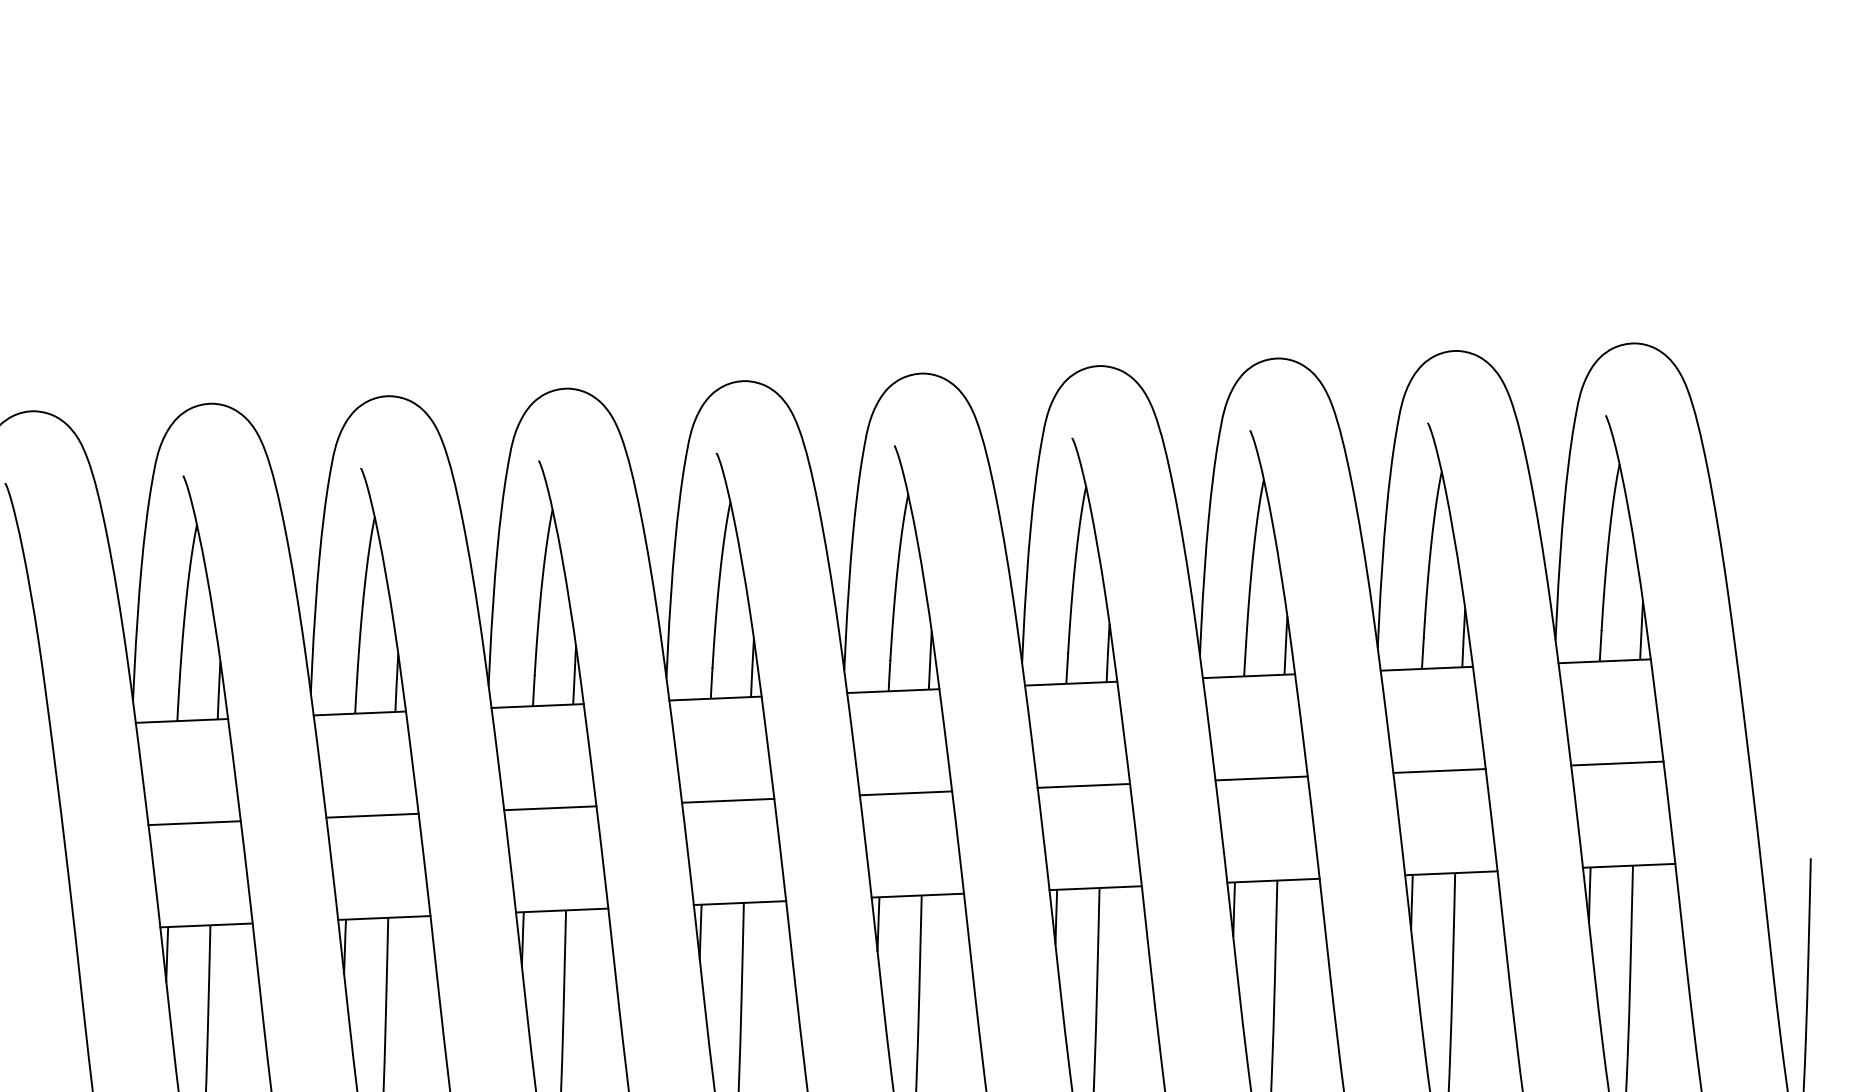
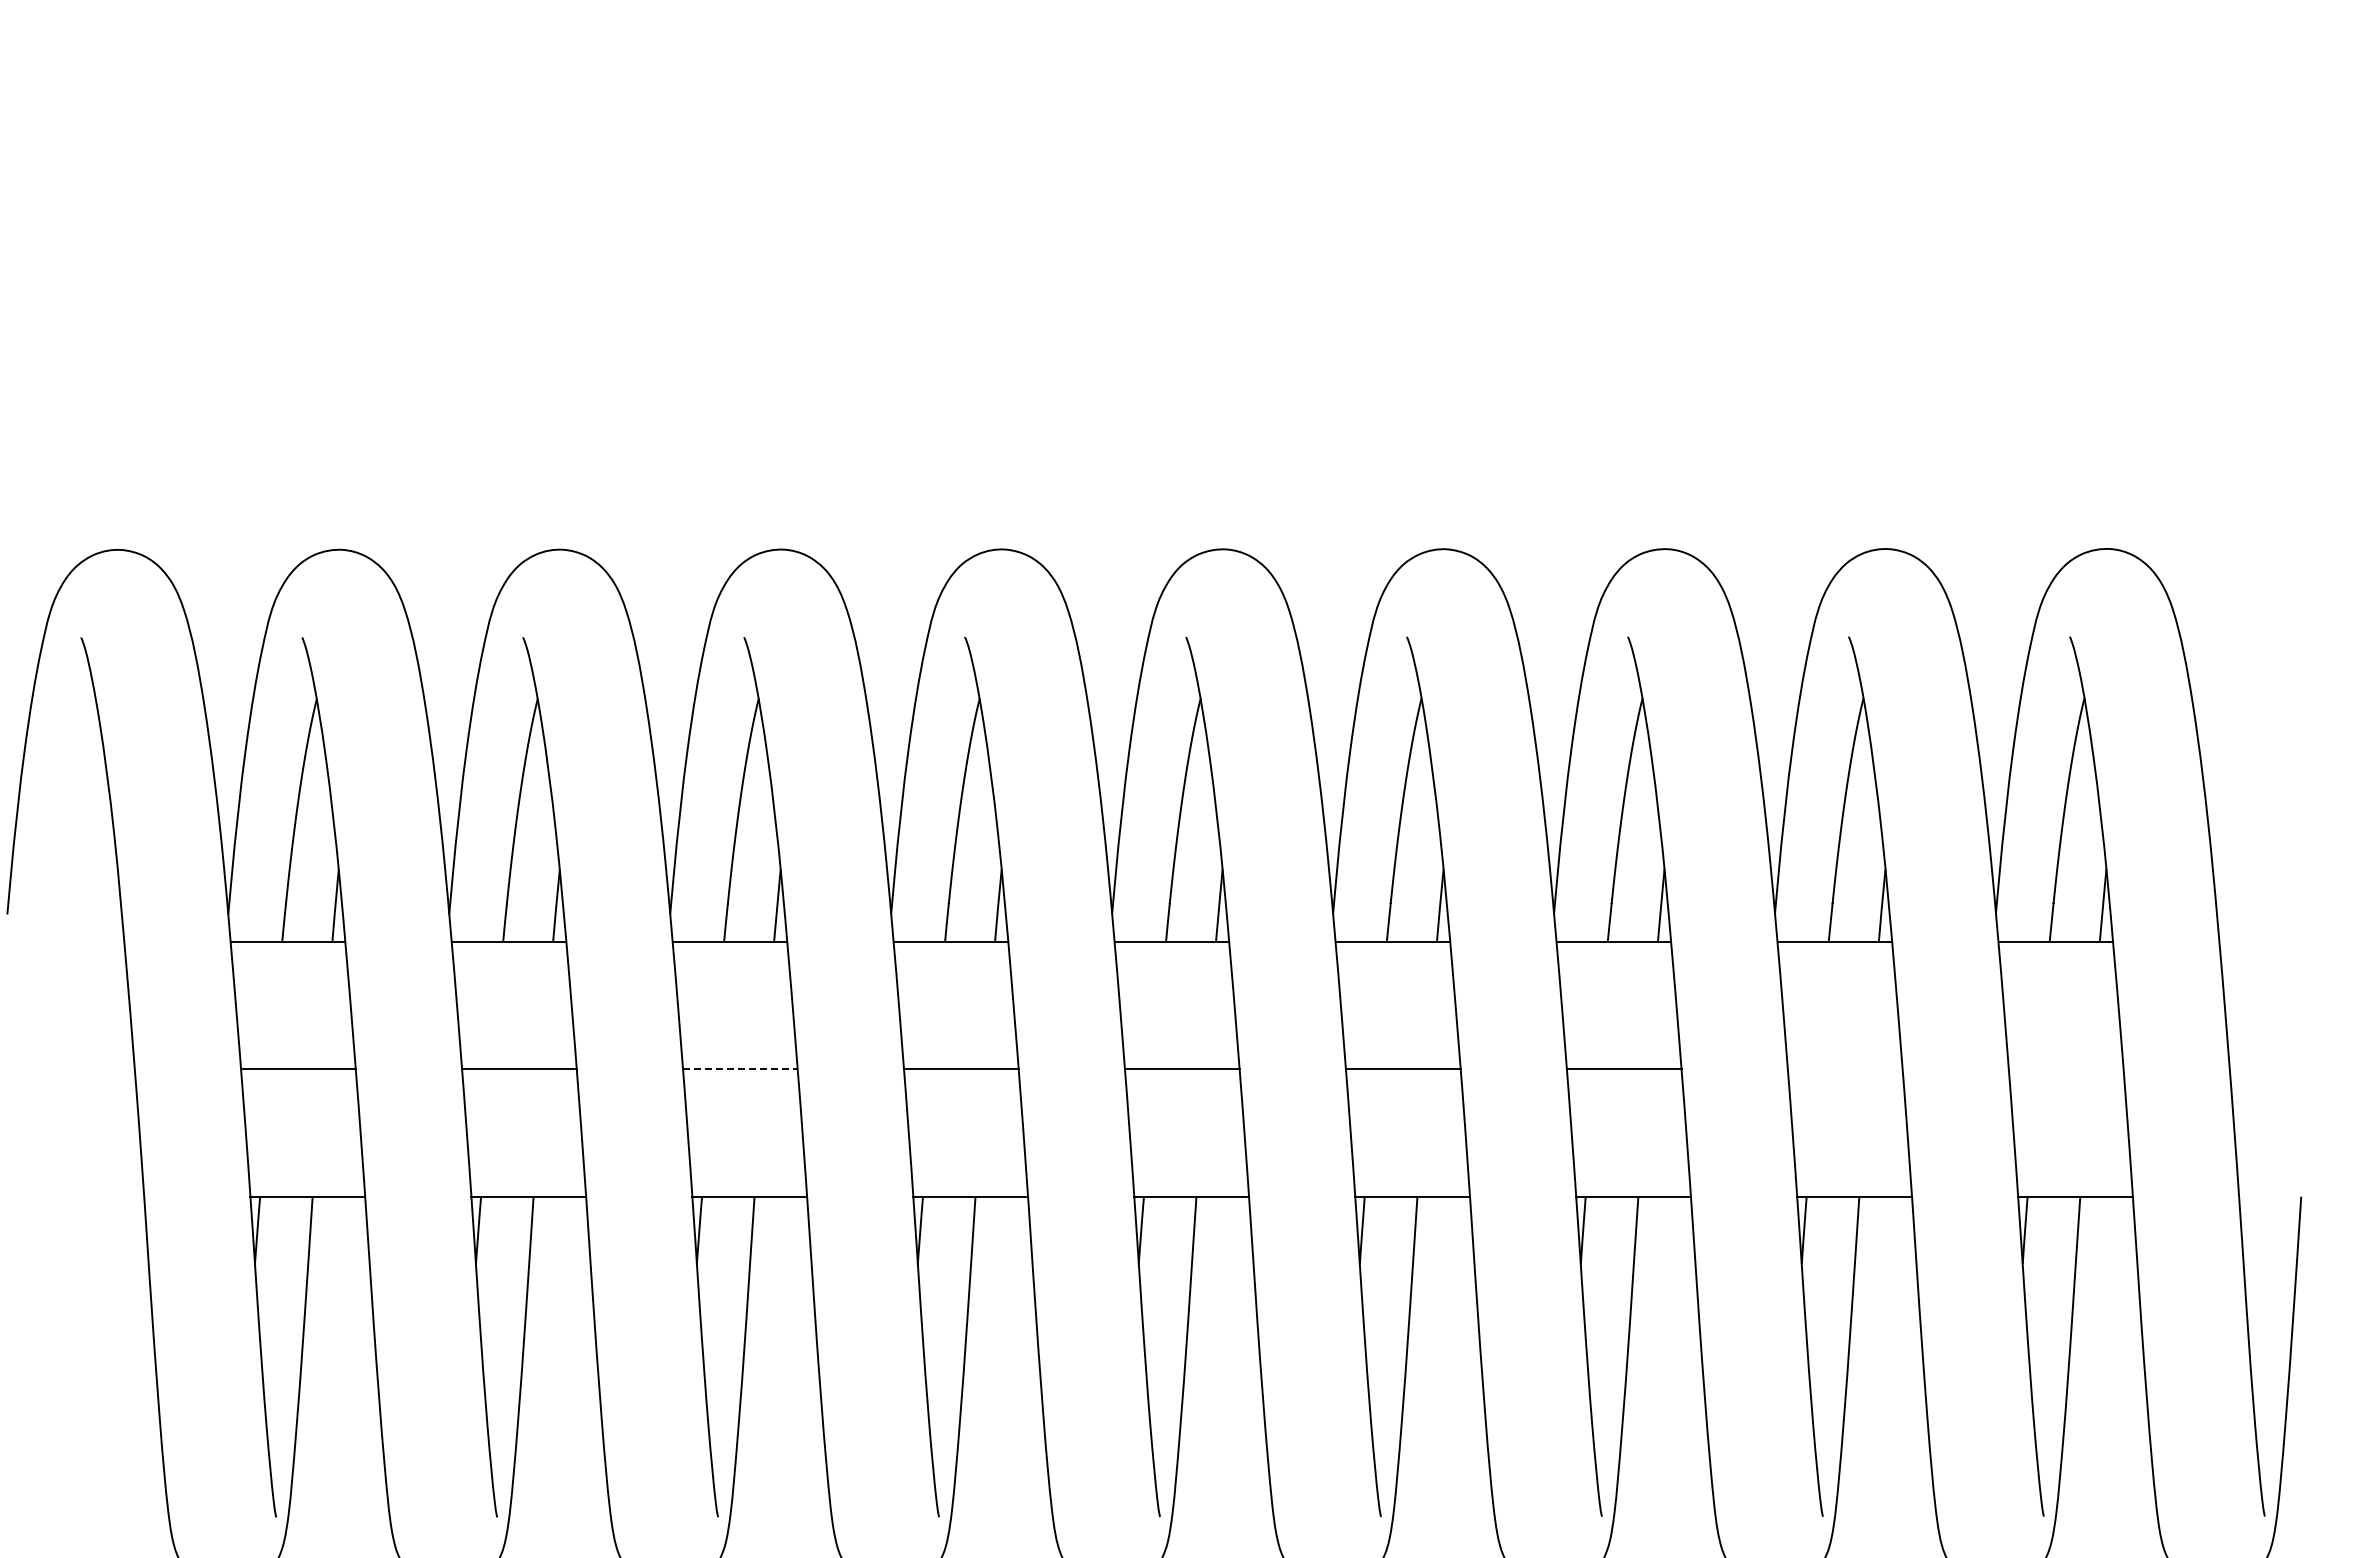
line: (1616, 763) -> (2065, 1069), removed
line: (1438, 771) -> (1844, 1069), removed
line: (550, 808) -> (740, 1069), solid -> dashed

